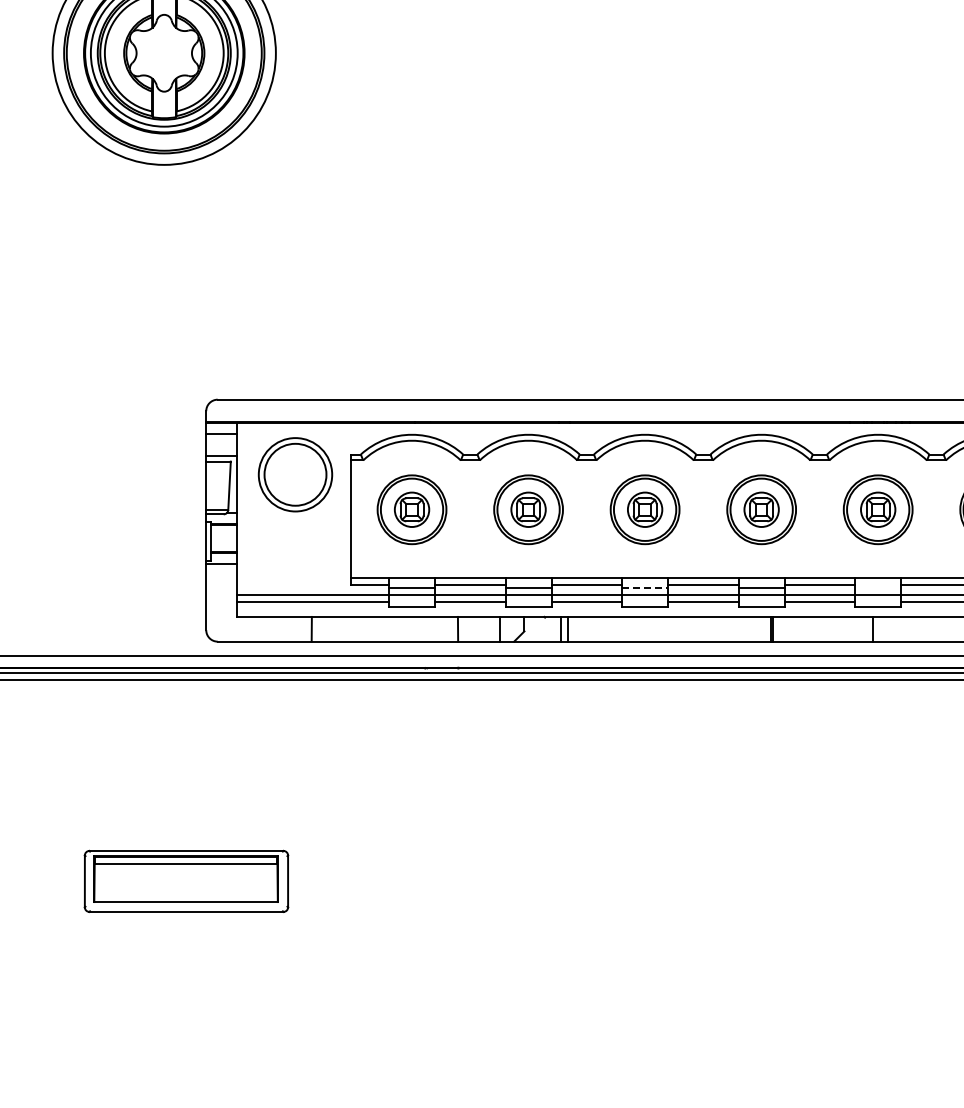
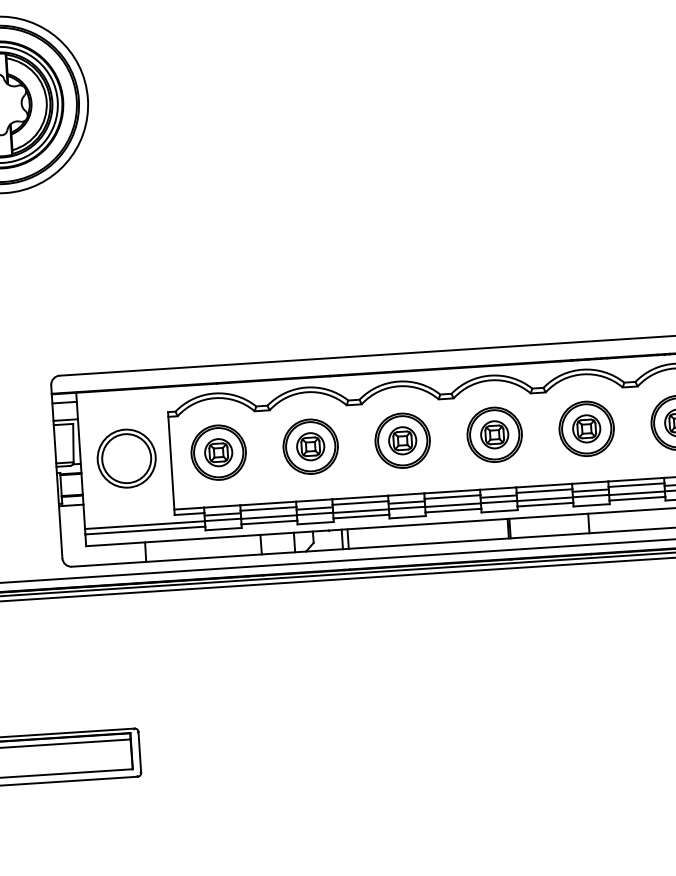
part: (295, 474) -> (126, 458), moved
line: (645, 588) -> (407, 502), dashed -> solid
line: (878, 588) -> (590, 491), added

